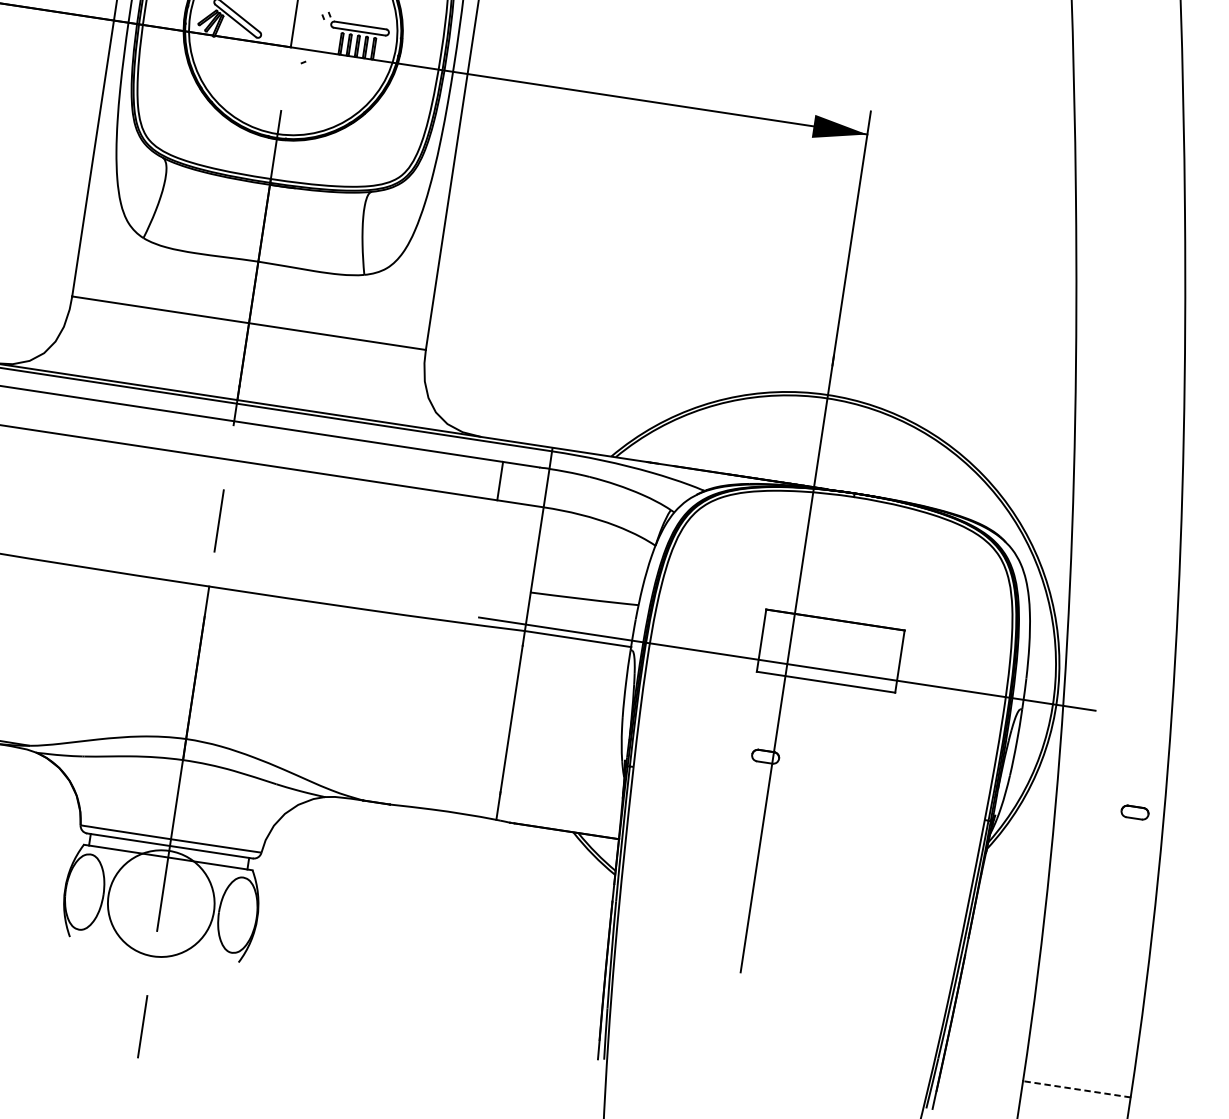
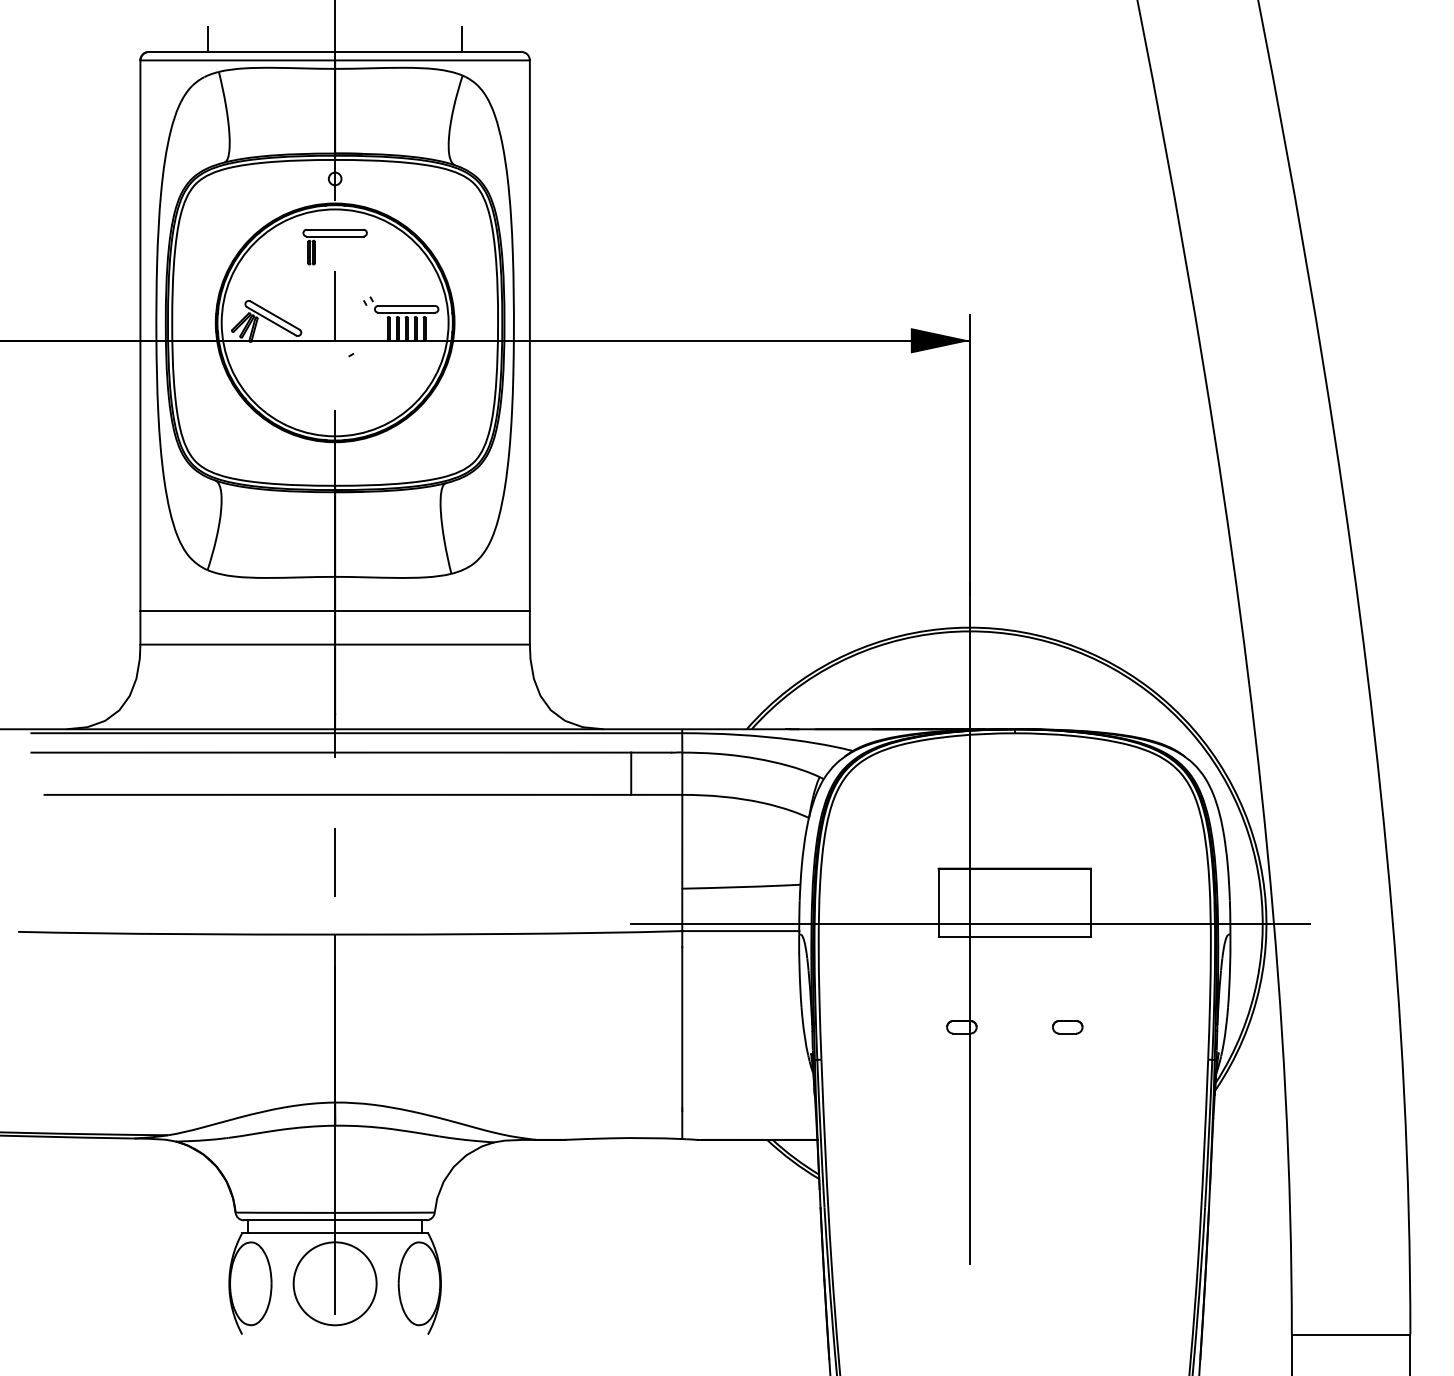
line: (253, 292) -> (334, 610), added
part: (1134, 812) -> (1067, 1027), moved
circle: (160, 903) -> (334, 1283), size x0.71
line: (1076, 1089) -> (1350, 1334), dashed -> solid

